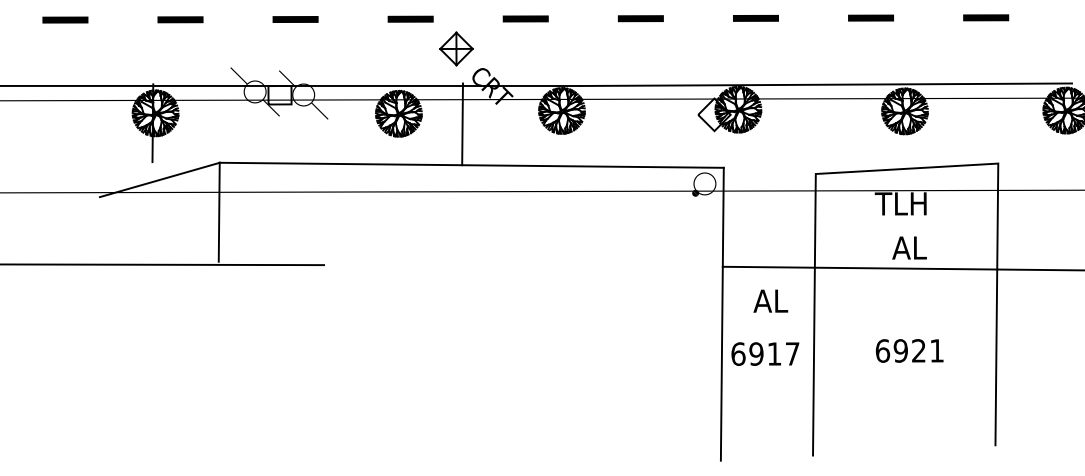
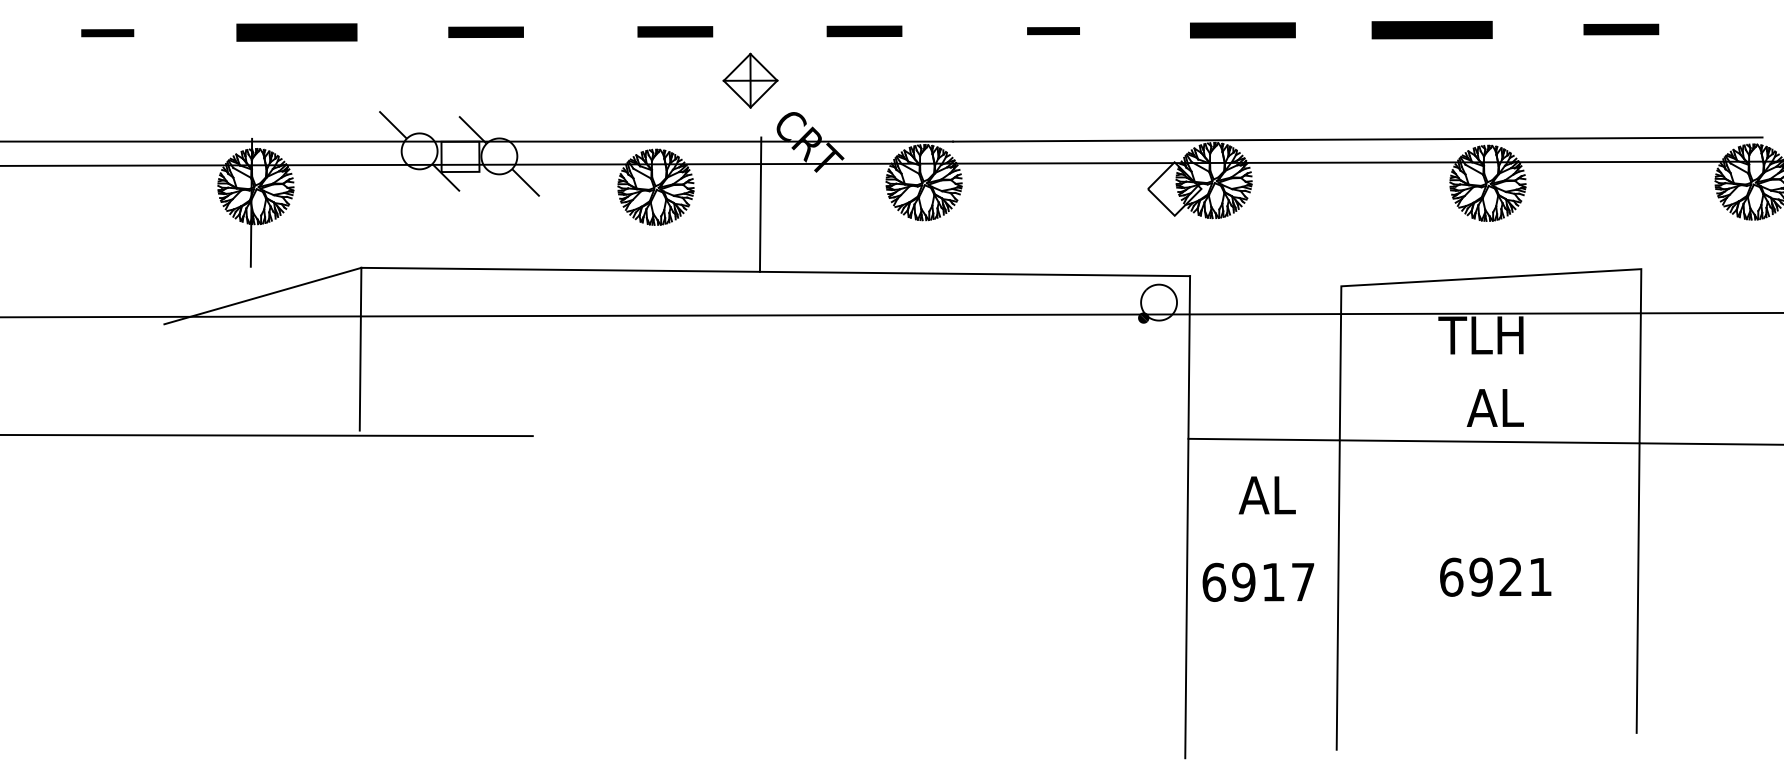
part: (870, 17) -> (1431, 28), size x1.6
part: (640, 18) -> (1053, 30), size x0.7
part: (755, 18) -> (1242, 30), size x1.4
part: (65, 19) -> (107, 32), size x0.7
part: (180, 19) -> (296, 32), size x1.6

